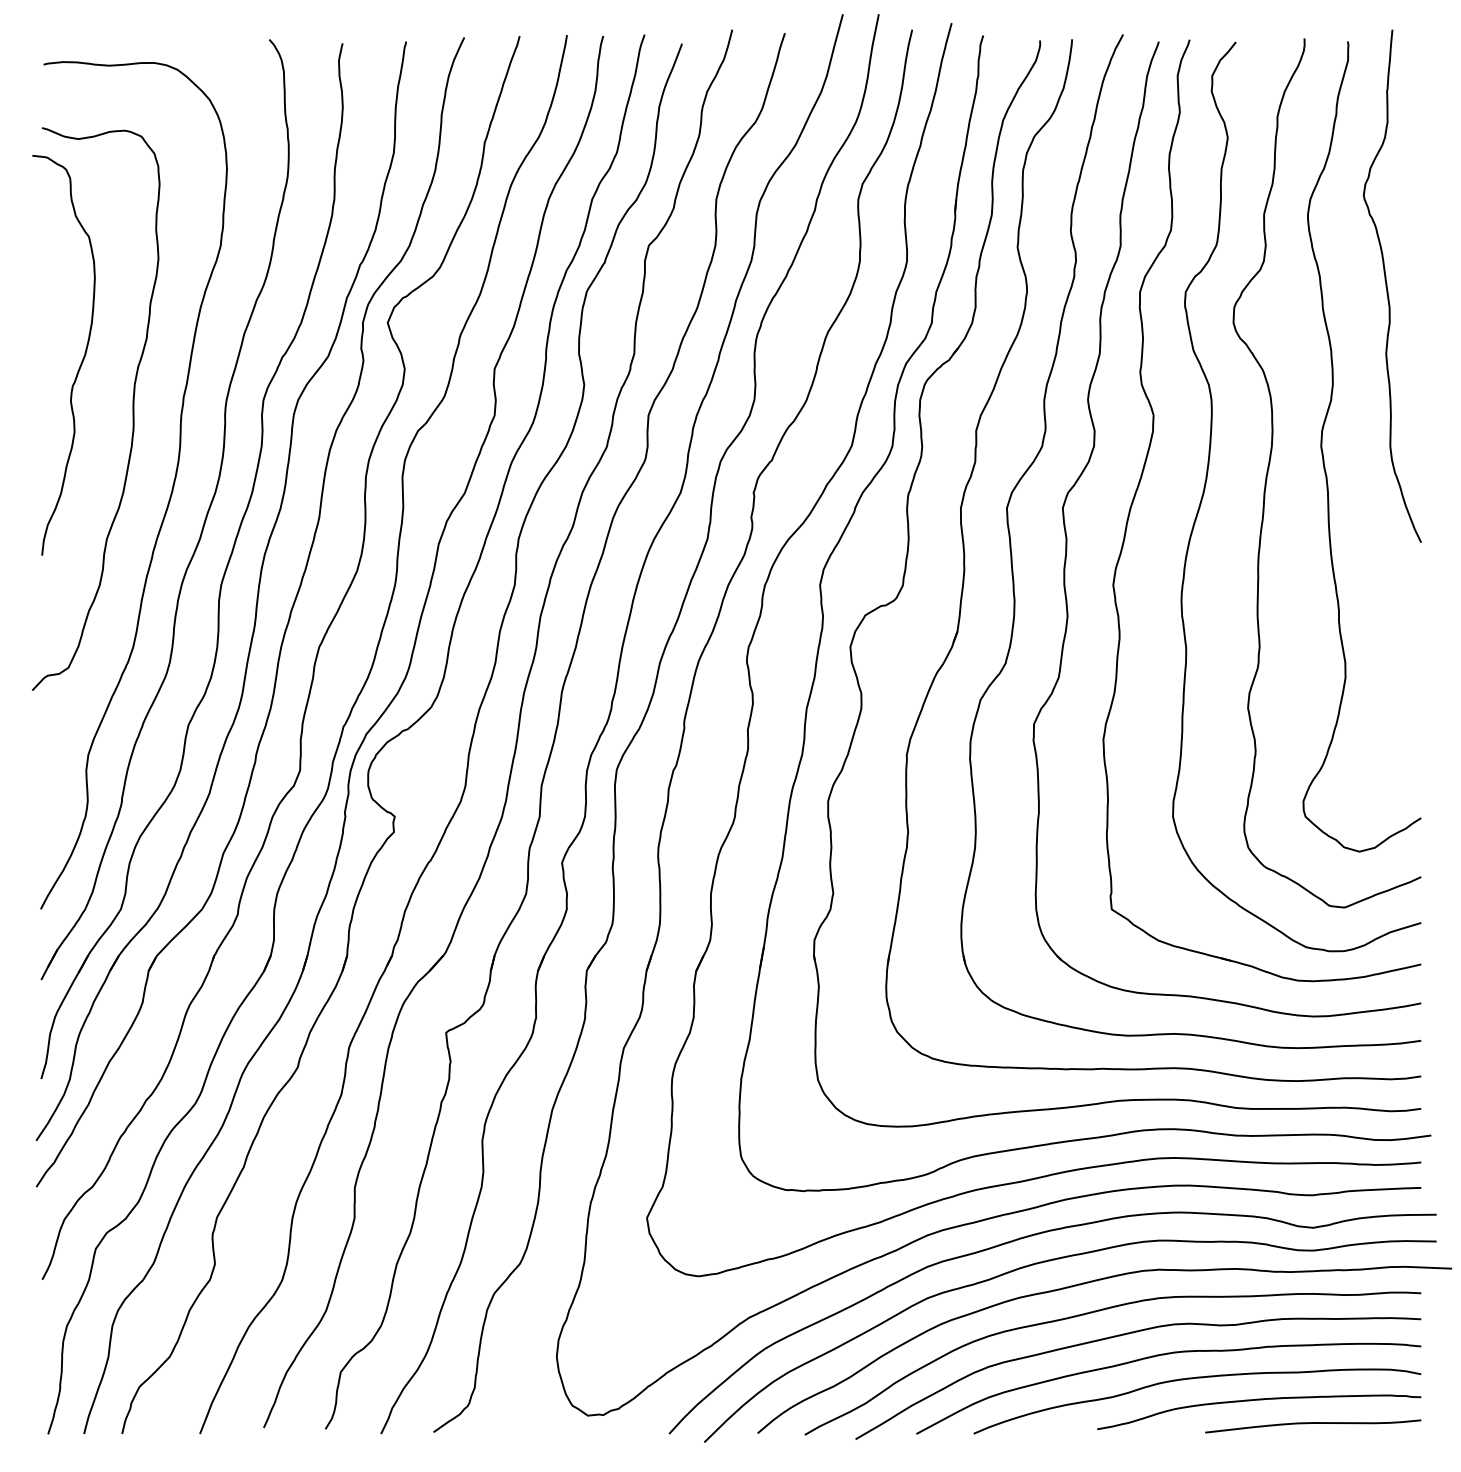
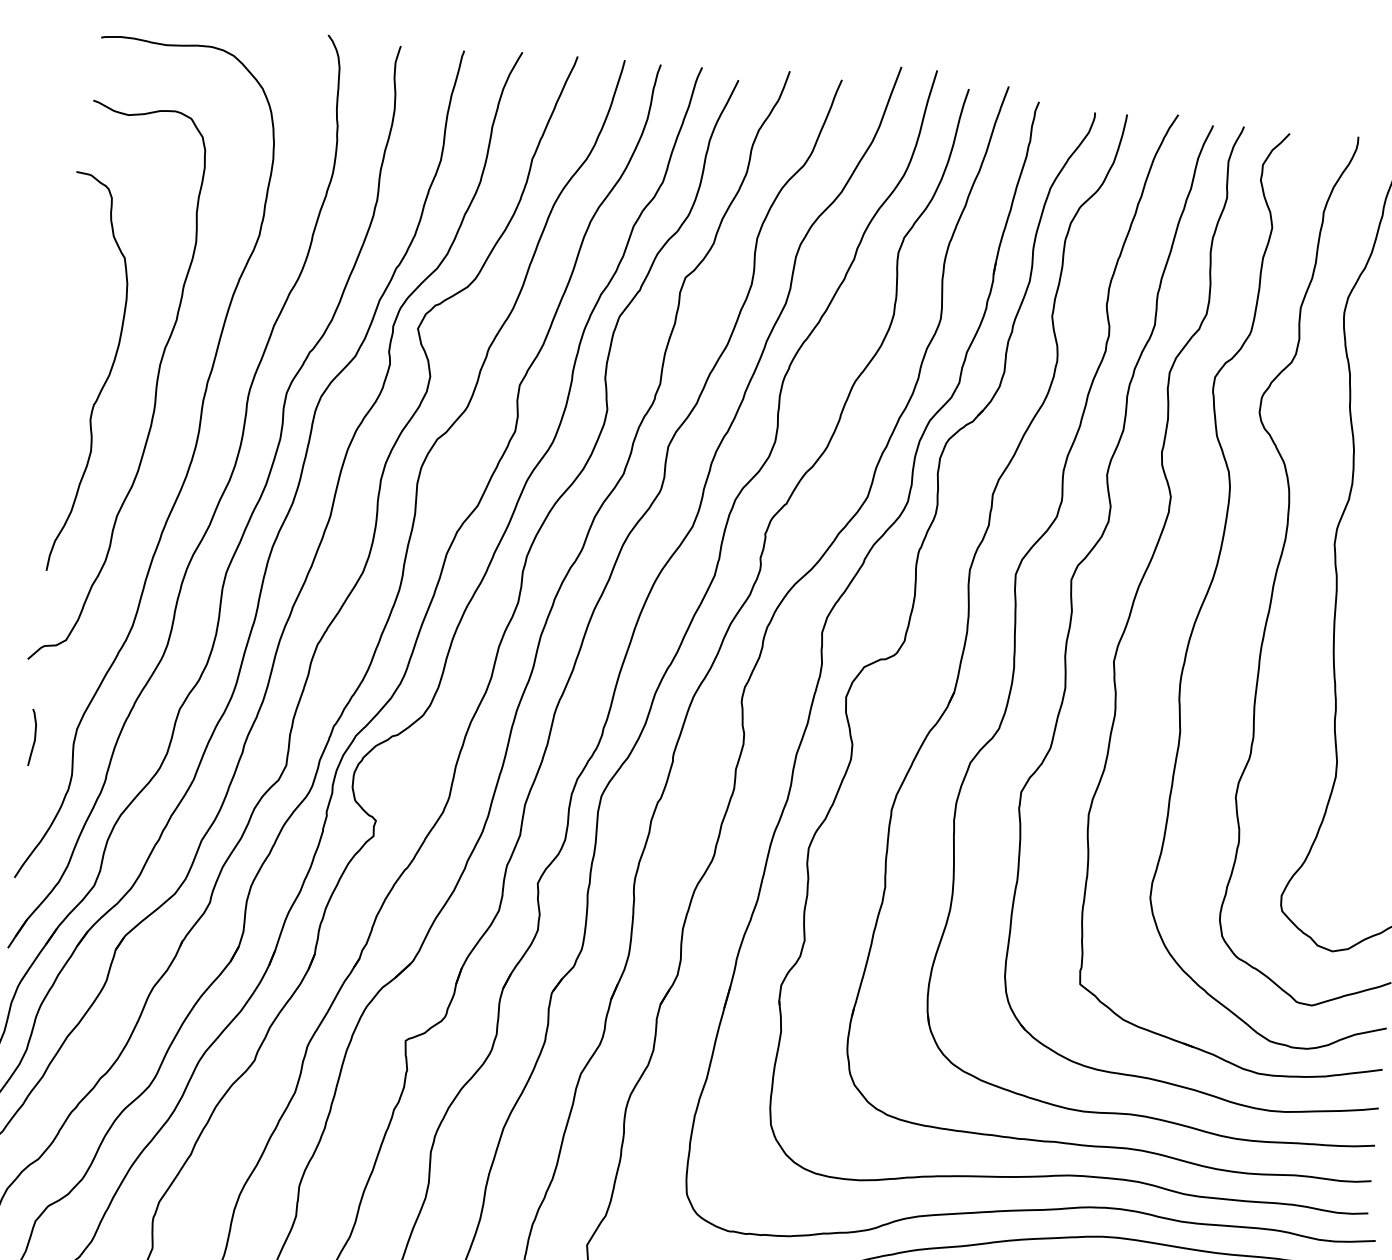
curve: (80, 363) -> (103, 383), moved
curve: (46, 767) -> (34, 737), added

